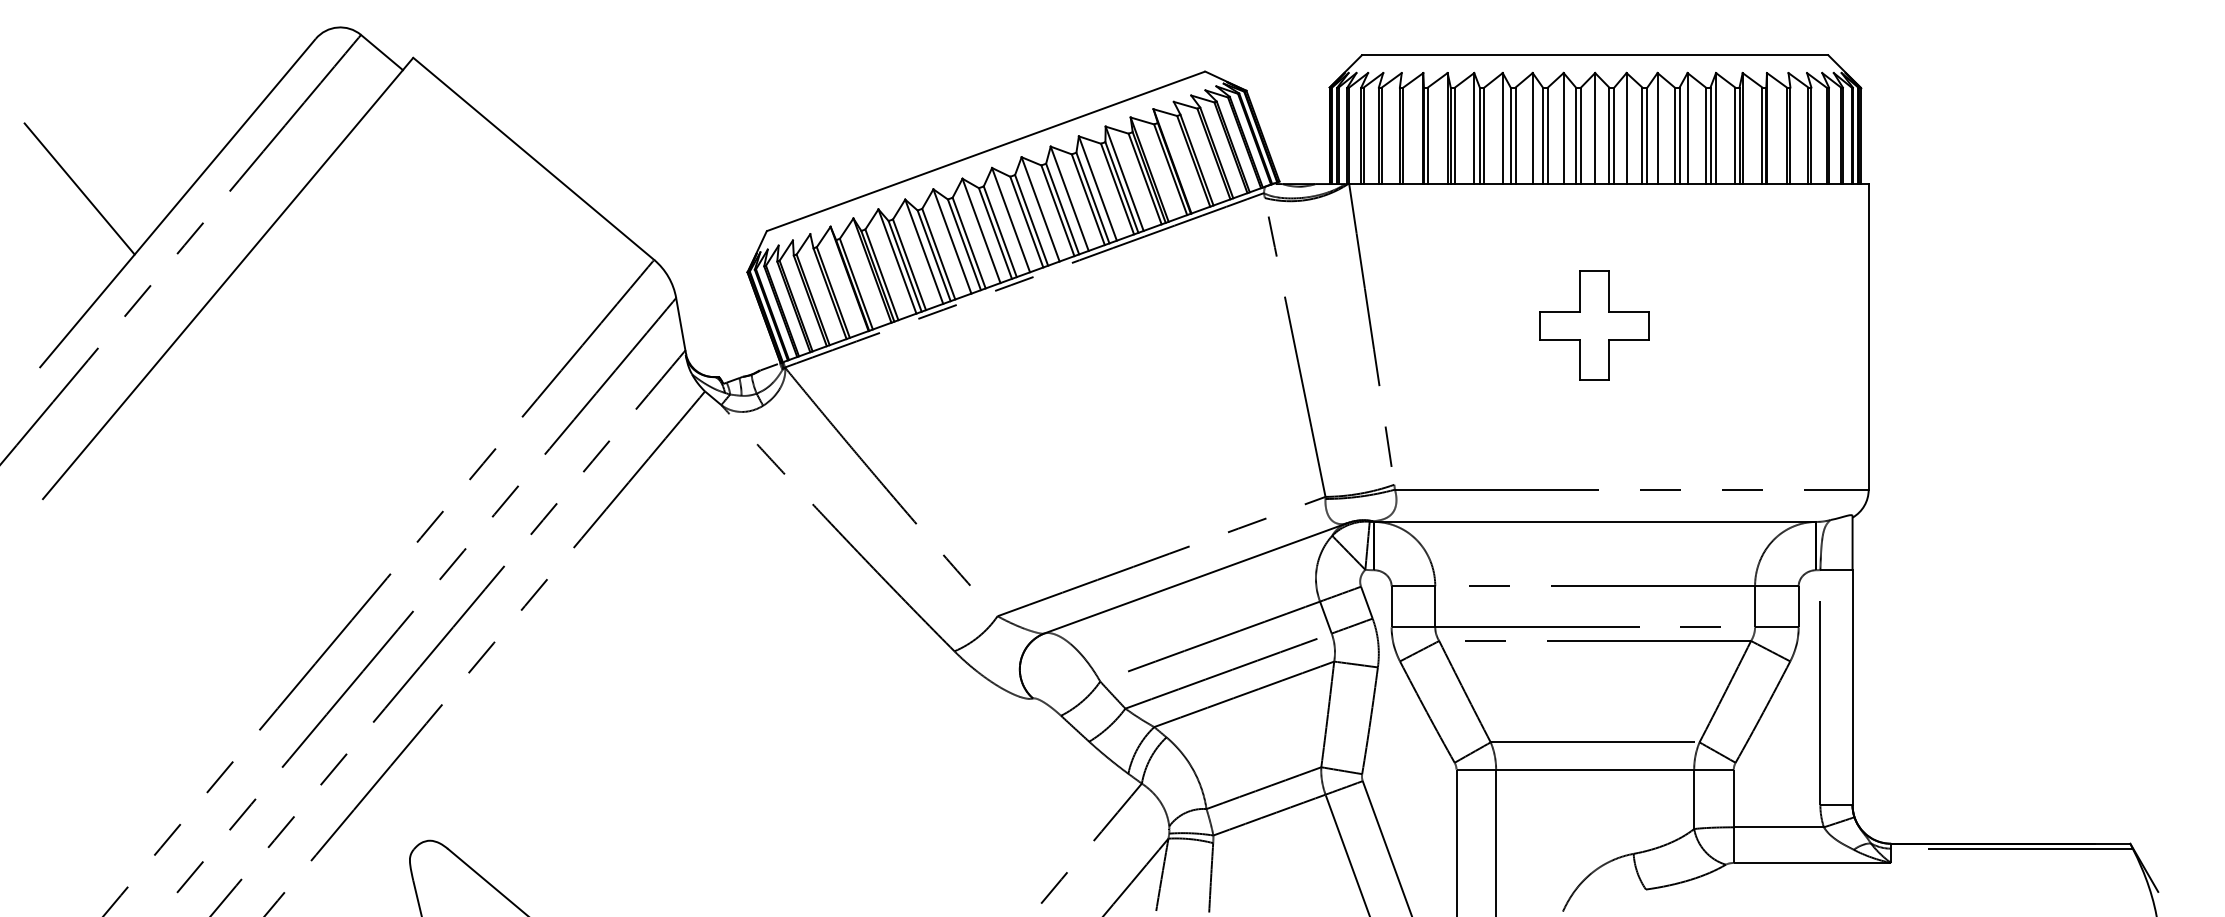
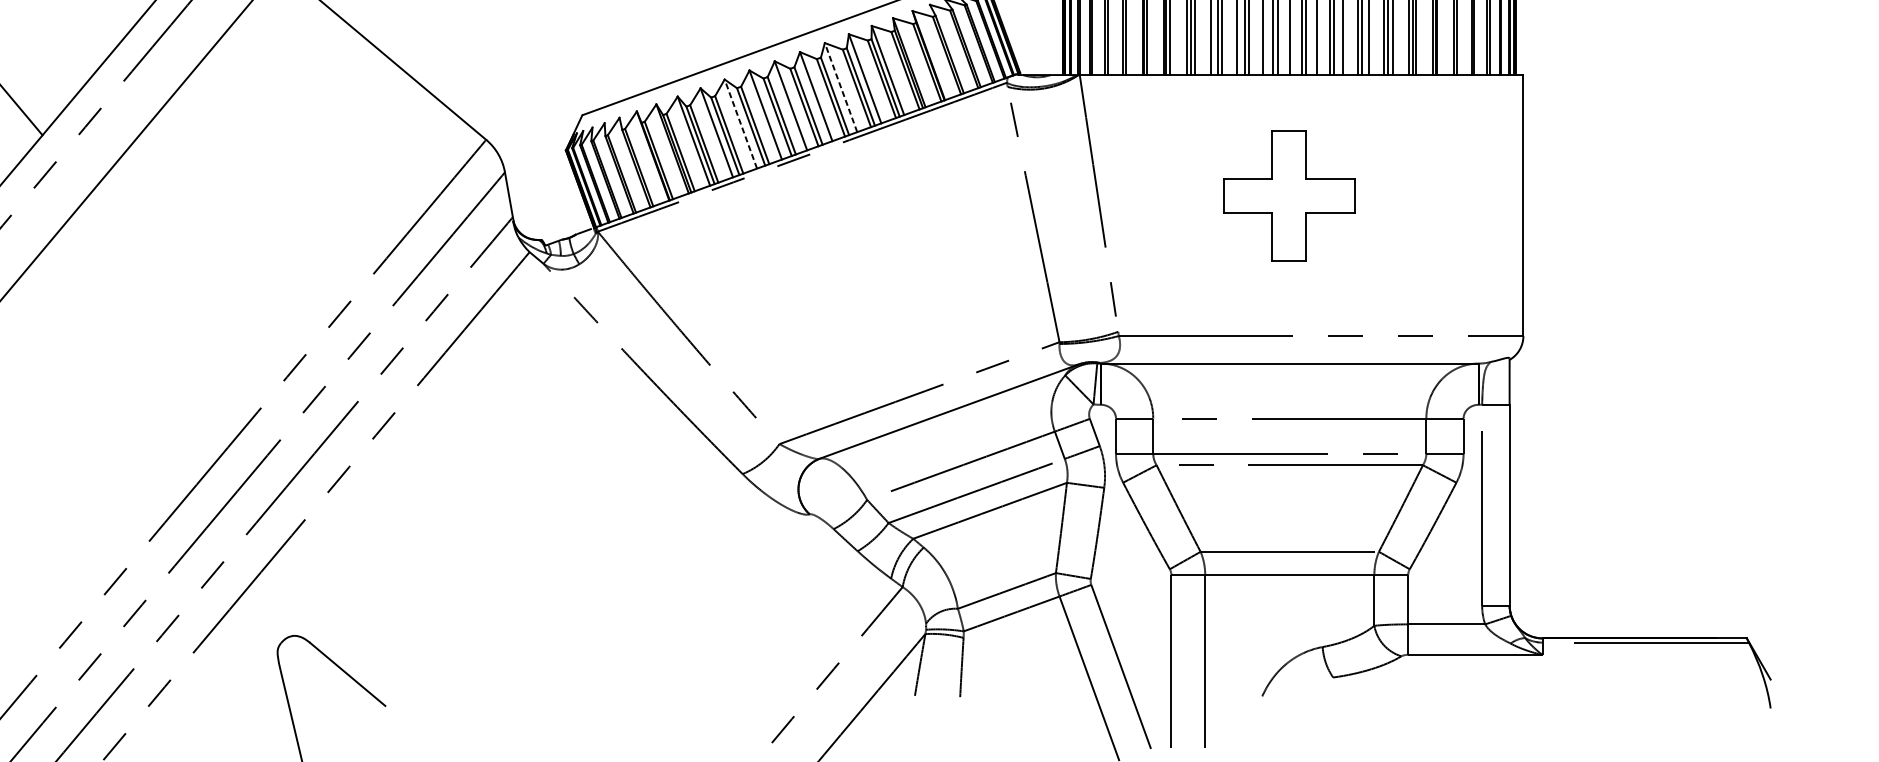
line: (1069, 198) -> (840, 87), solid -> dashed
line: (952, 241) -> (740, 124), solid -> dashed
part: (1594, 325) -> (1289, 195), size x1.4

